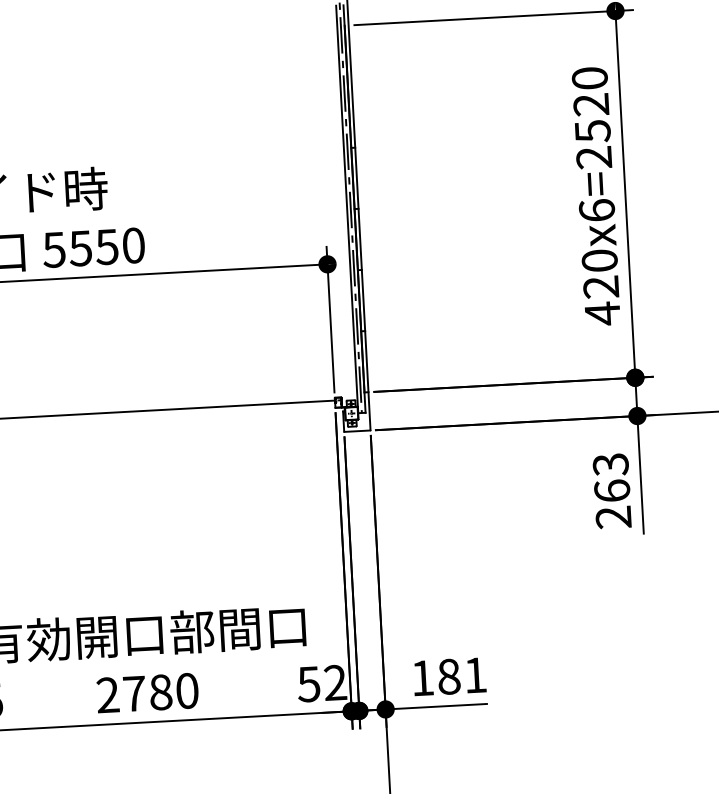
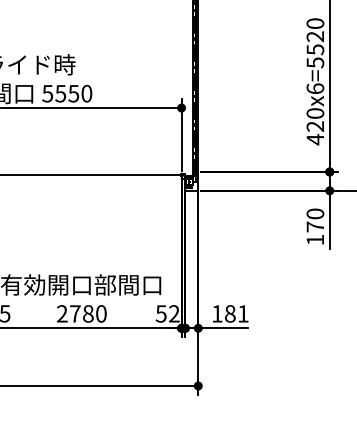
text: (594, 157) -> (315, 62), 420x6=2520 -> 420x6=5520
text: (612, 489) -> (315, 226), 263 -> 170

